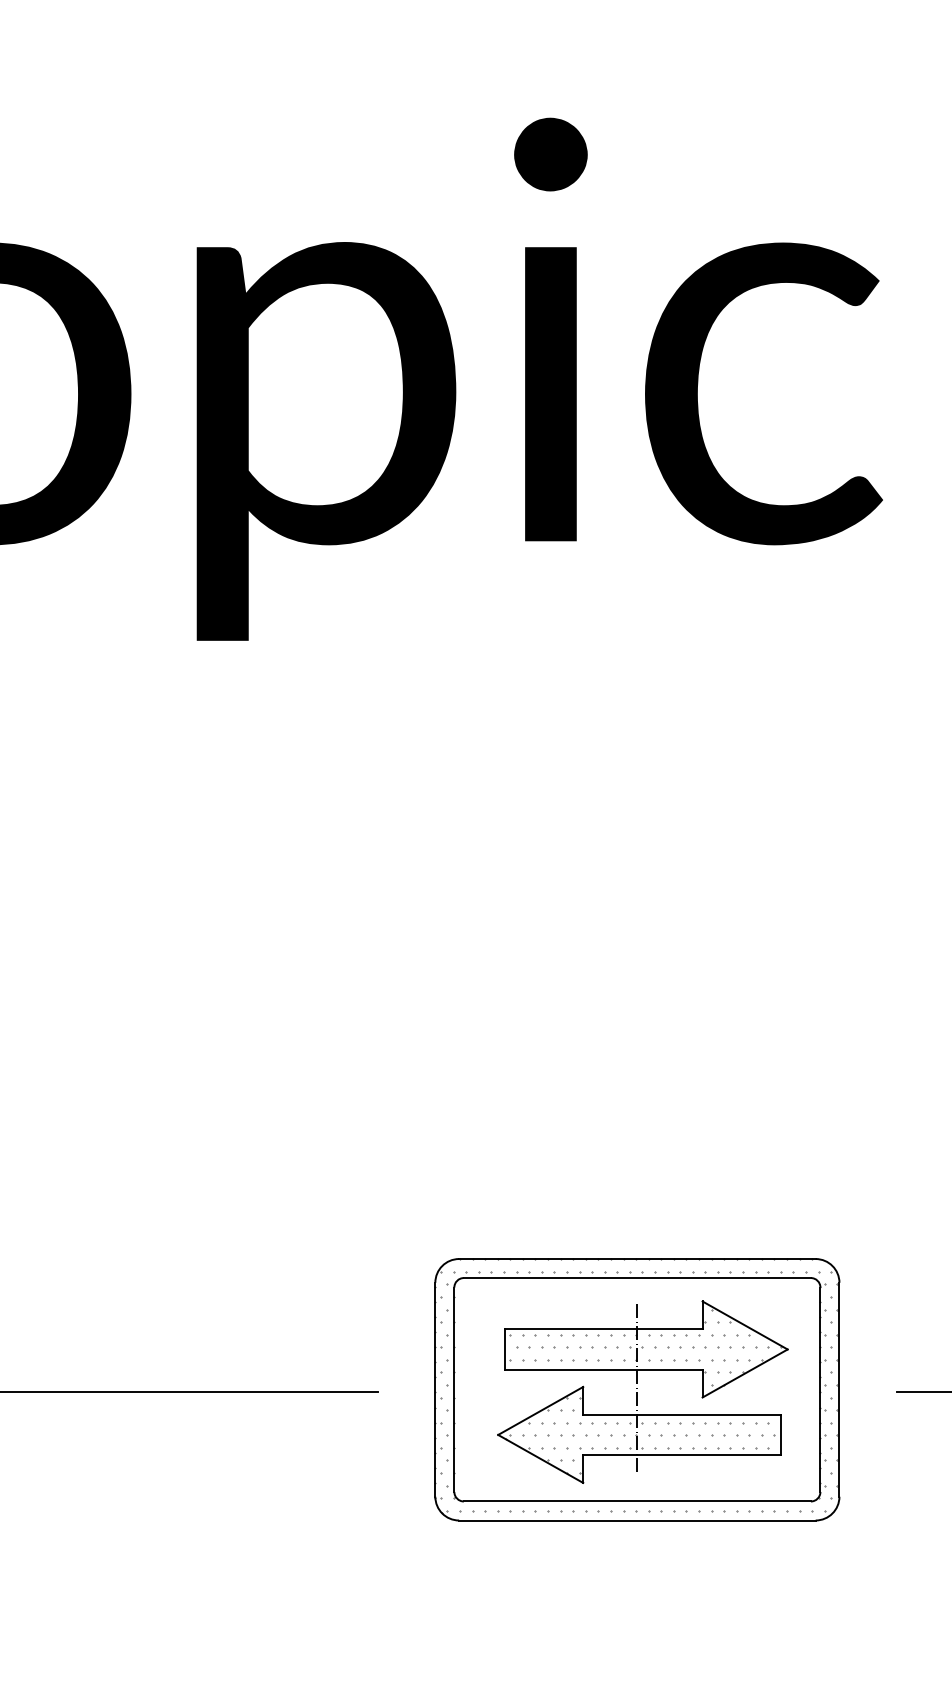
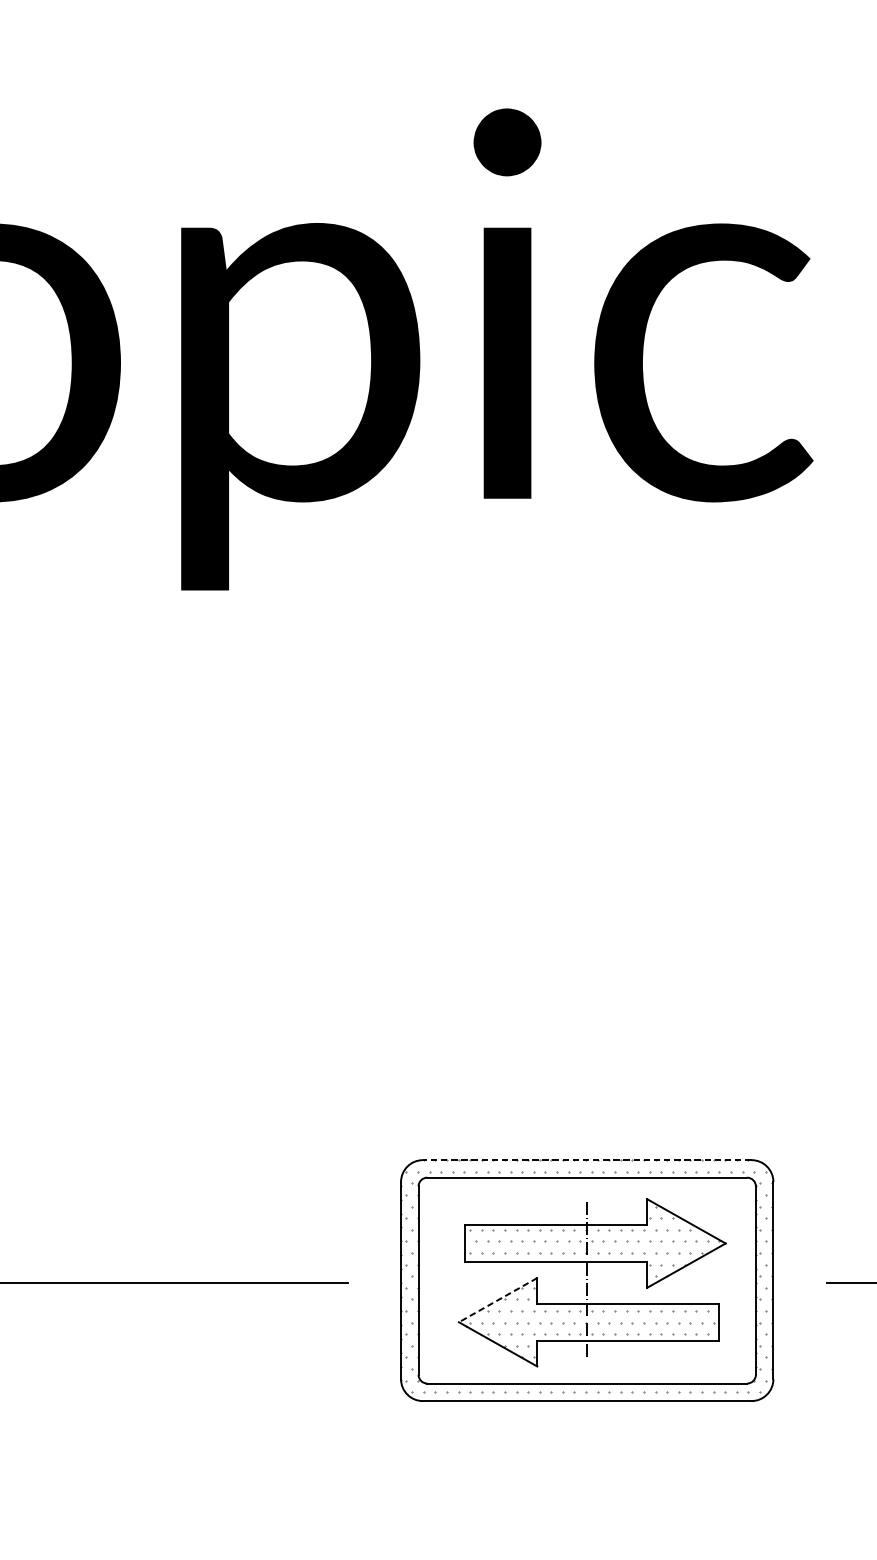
line: (636, 1259) -> (586, 1160), solid -> dashed
line: (540, 1410) -> (497, 1299), solid -> dashed

